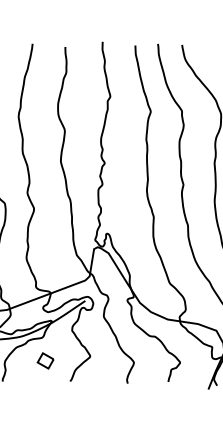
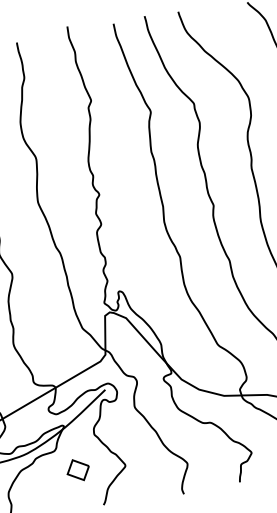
part: (45, 360) -> (77, 469), moved

